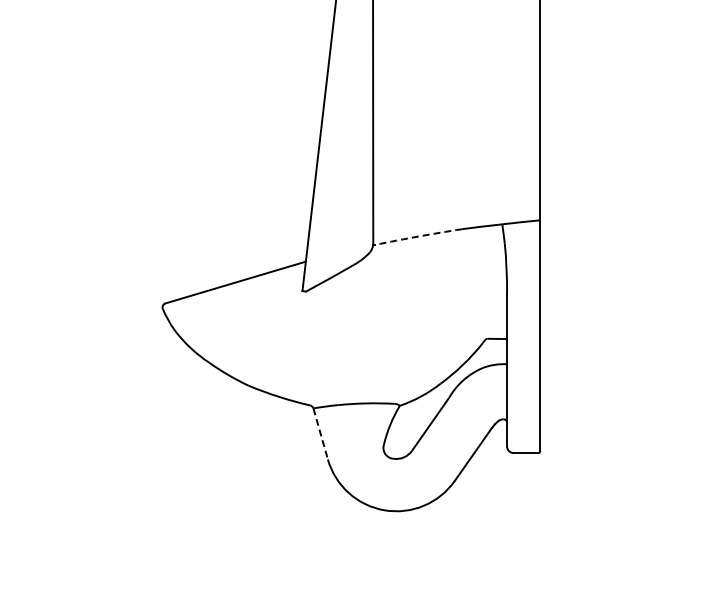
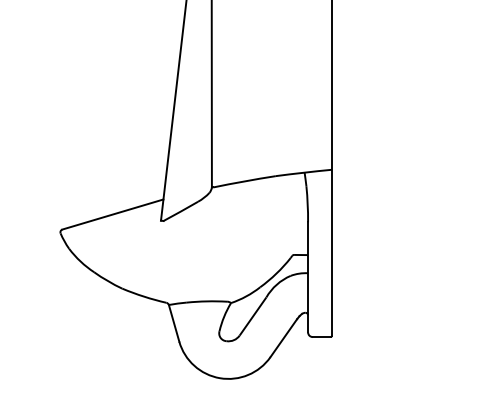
arc: (418, 236) -> (244, 181), dashed -> solid
line: (320, 433) -> (173, 323), dashed -> solid

